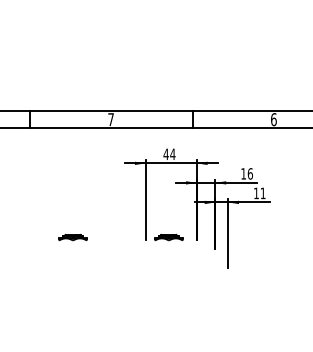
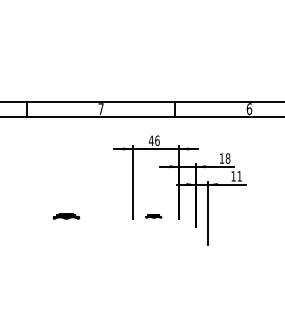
text: (172, 154) -> (157, 140), 44 -> 46
text: (249, 173) -> (227, 158), 16 -> 18
part: (168, 237) -> (153, 216), size x0.6

